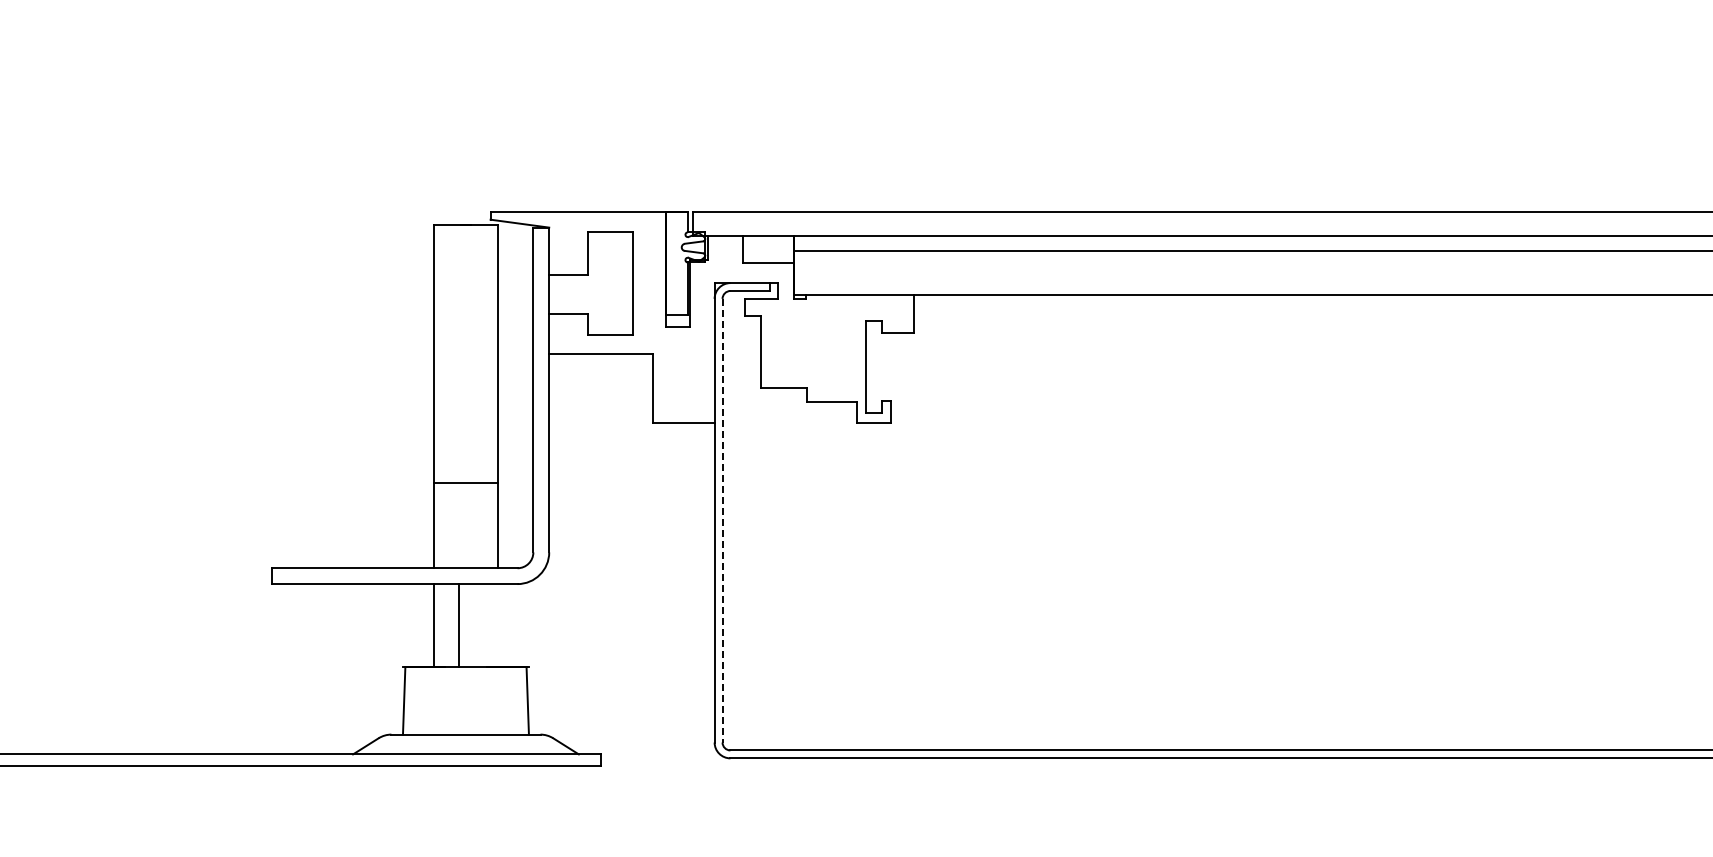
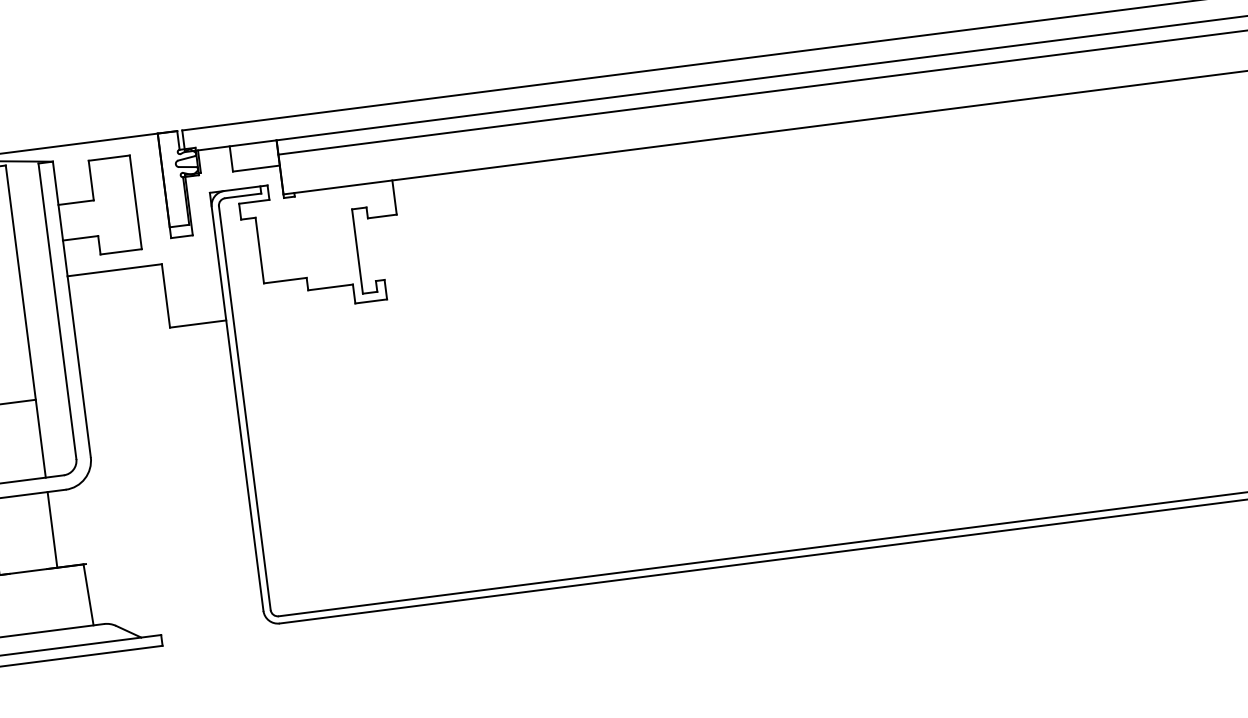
line: (722, 520) -> (244, 407), dashed -> solid
line: (458, 625) -> (52, 529), moved

